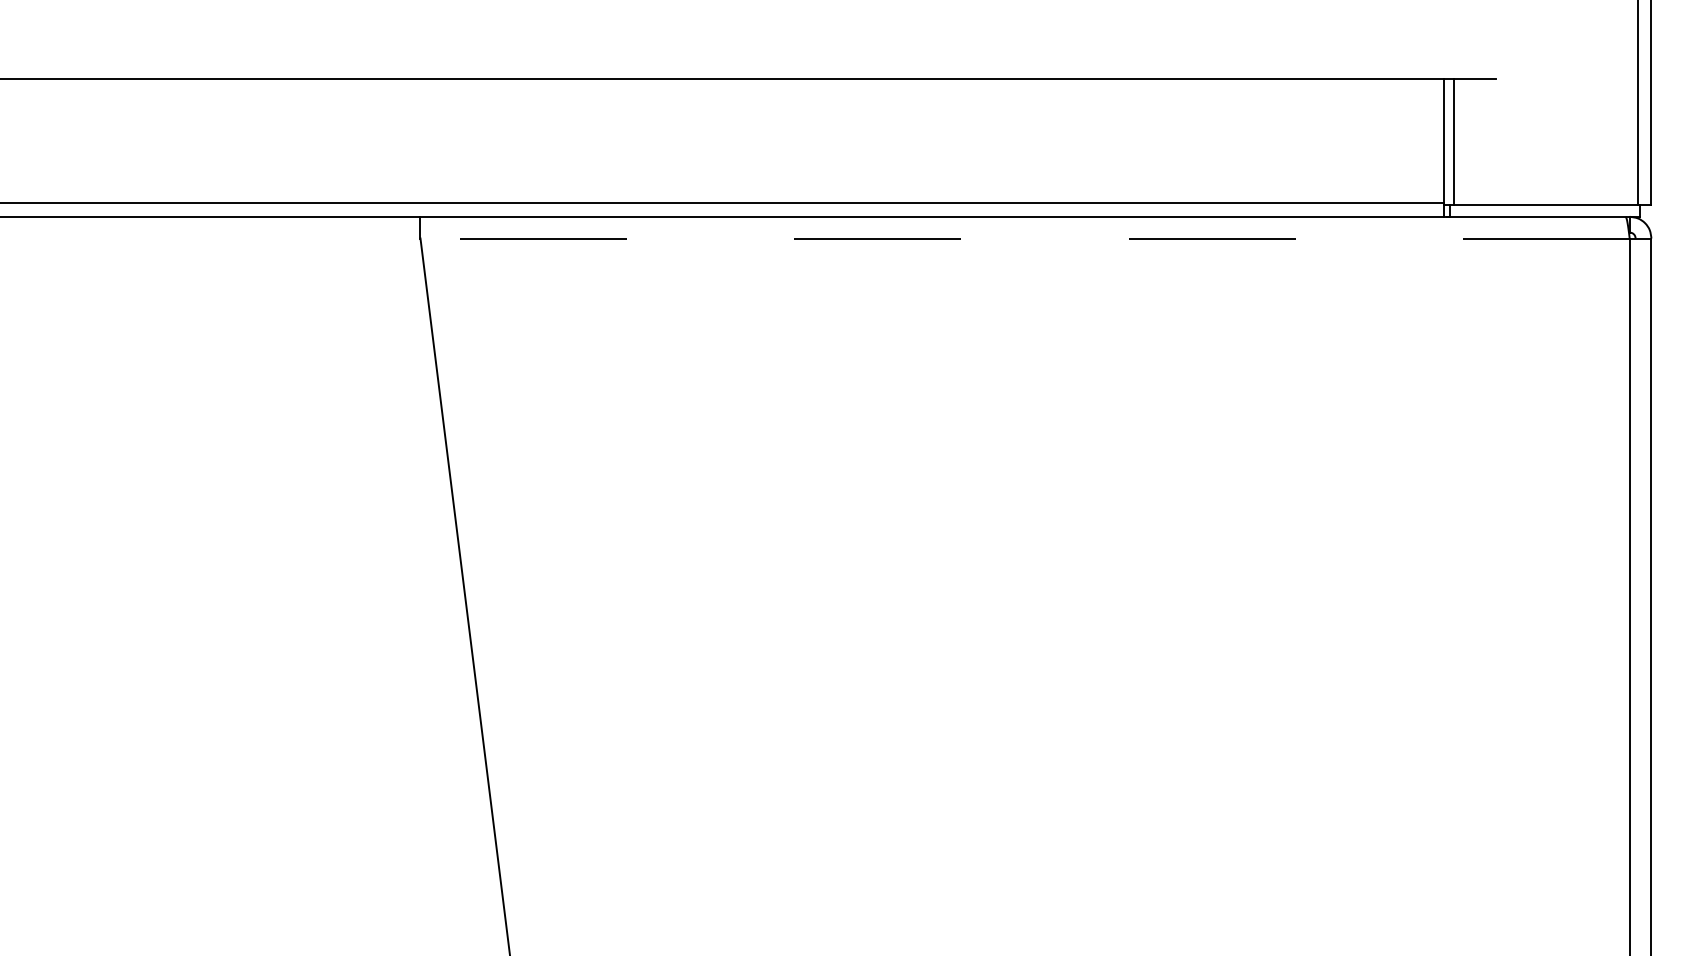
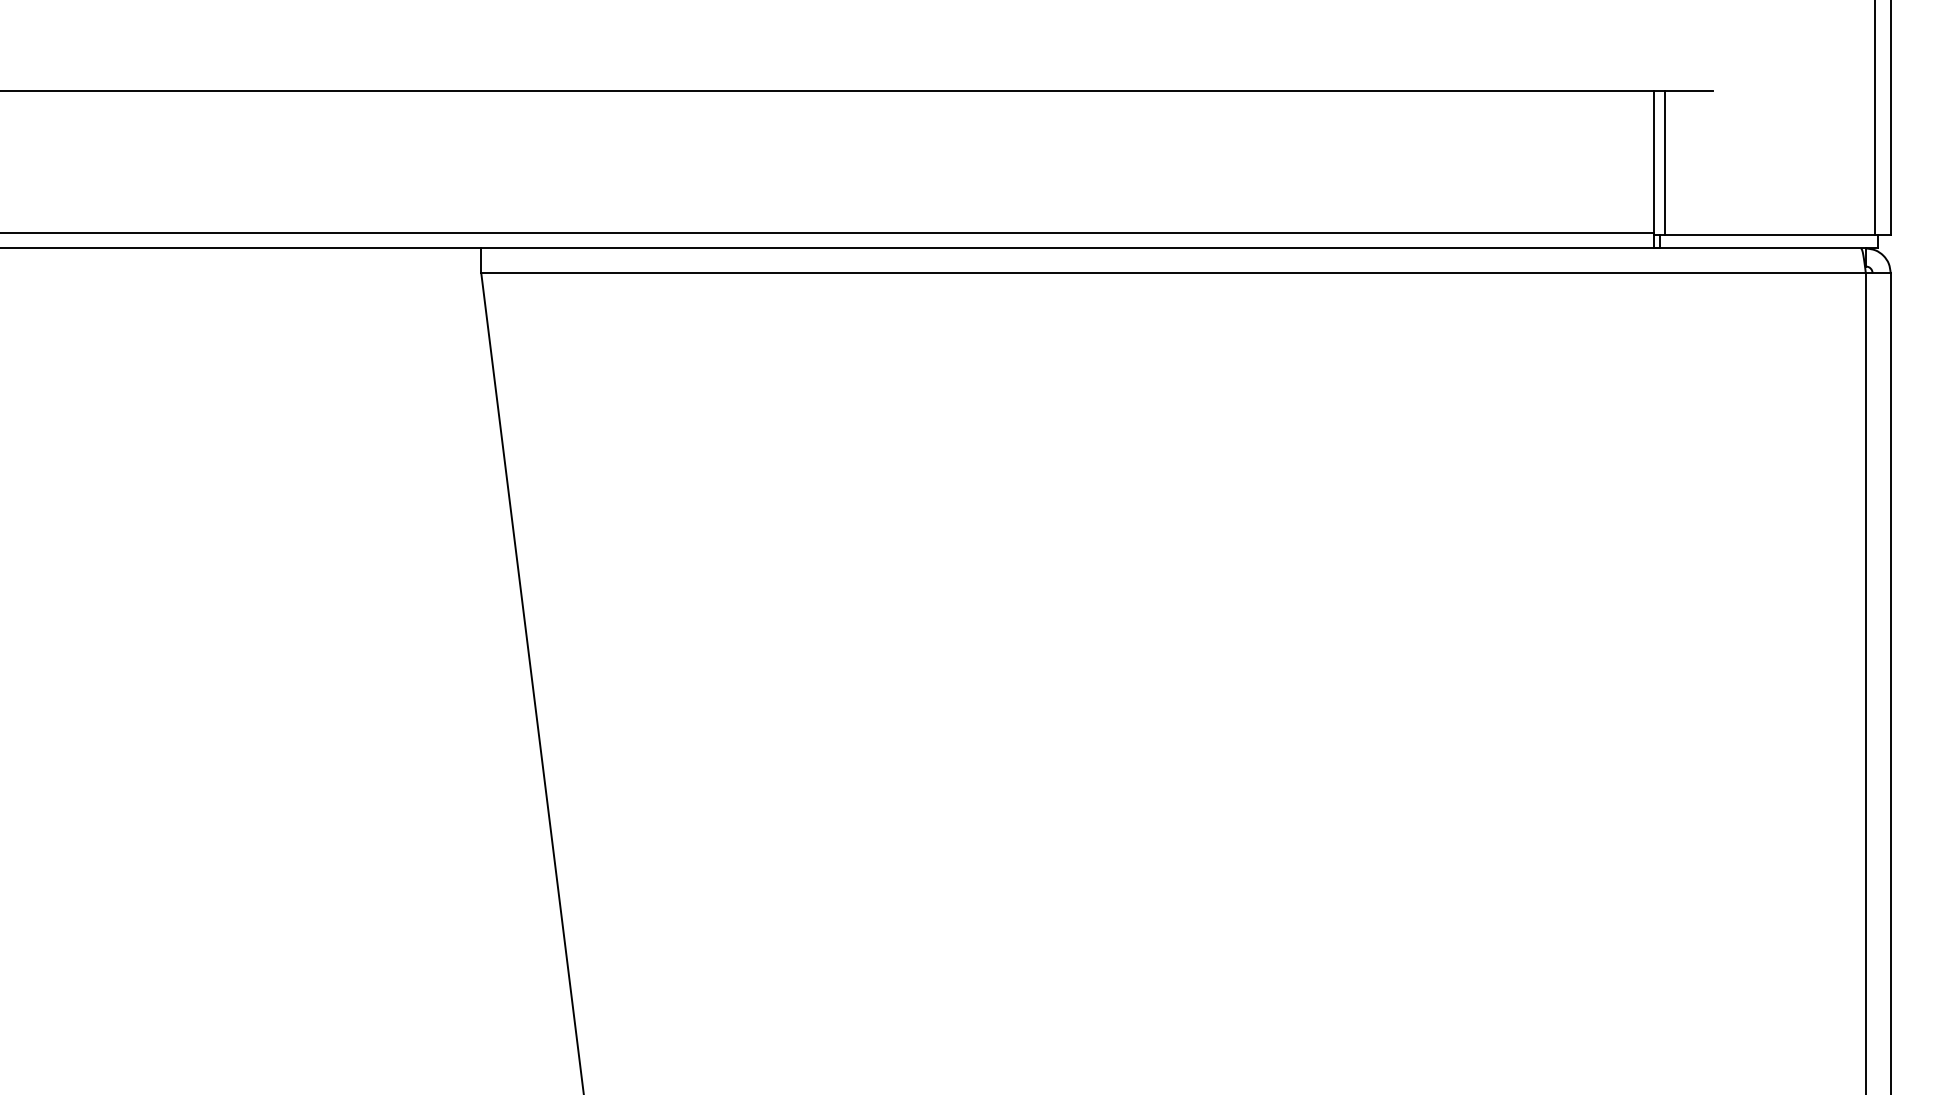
line: (1025, 238) -> (1174, 273), dashed -> solid

